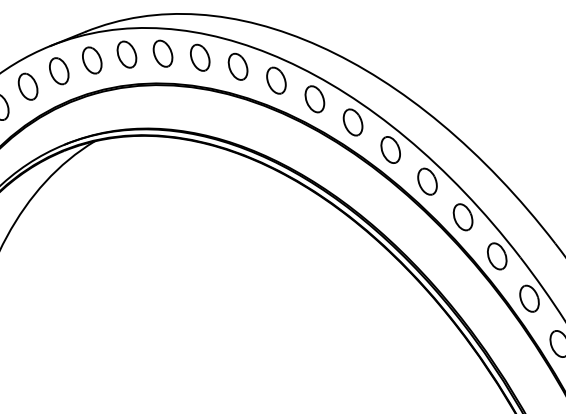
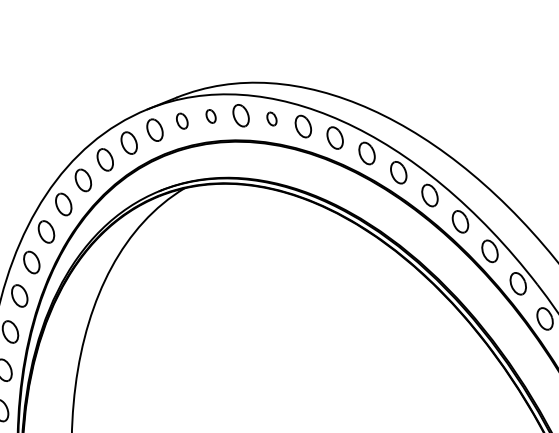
part: (126, 54) -> (210, 116), size x0.6
part: (199, 57) -> (271, 118), size x0.6
part: (91, 59) -> (181, 120), size x0.7

